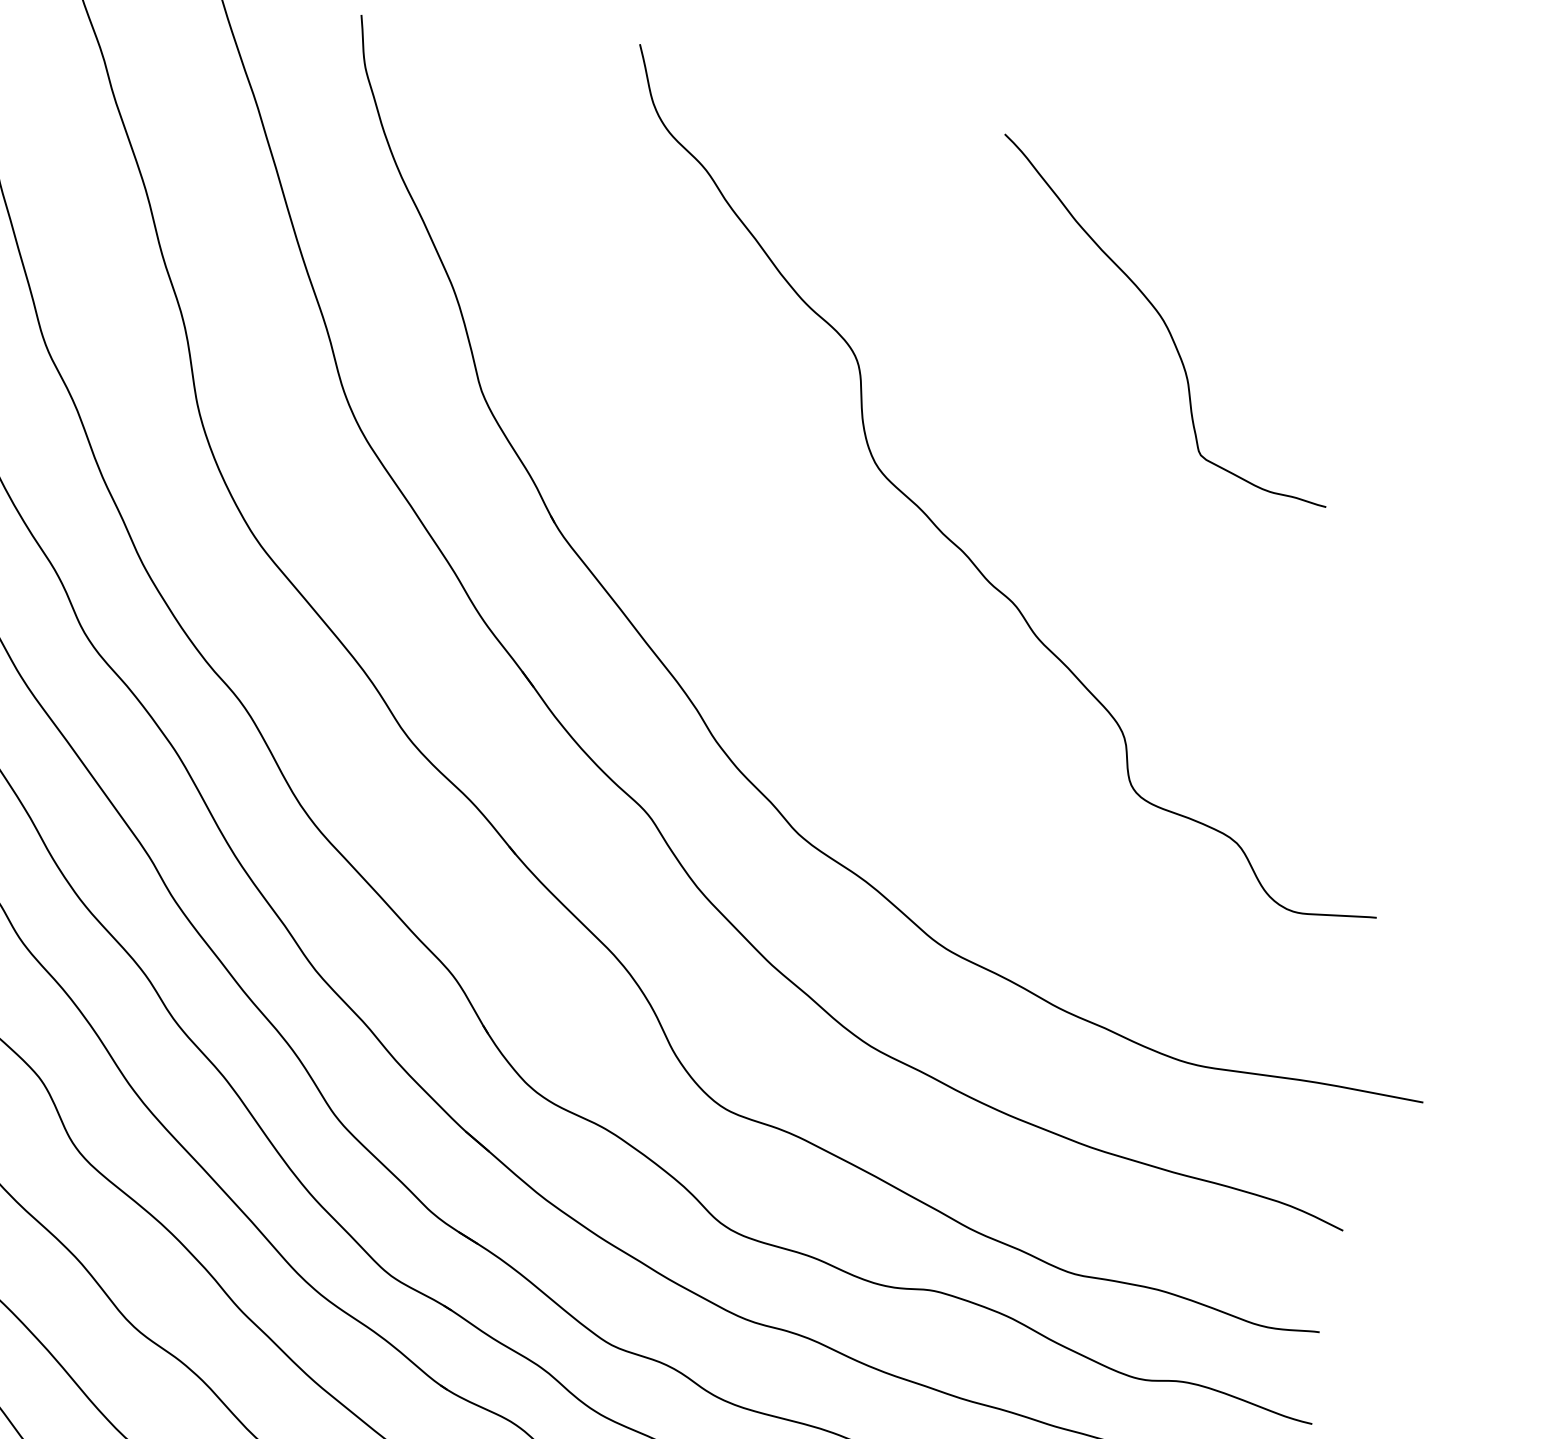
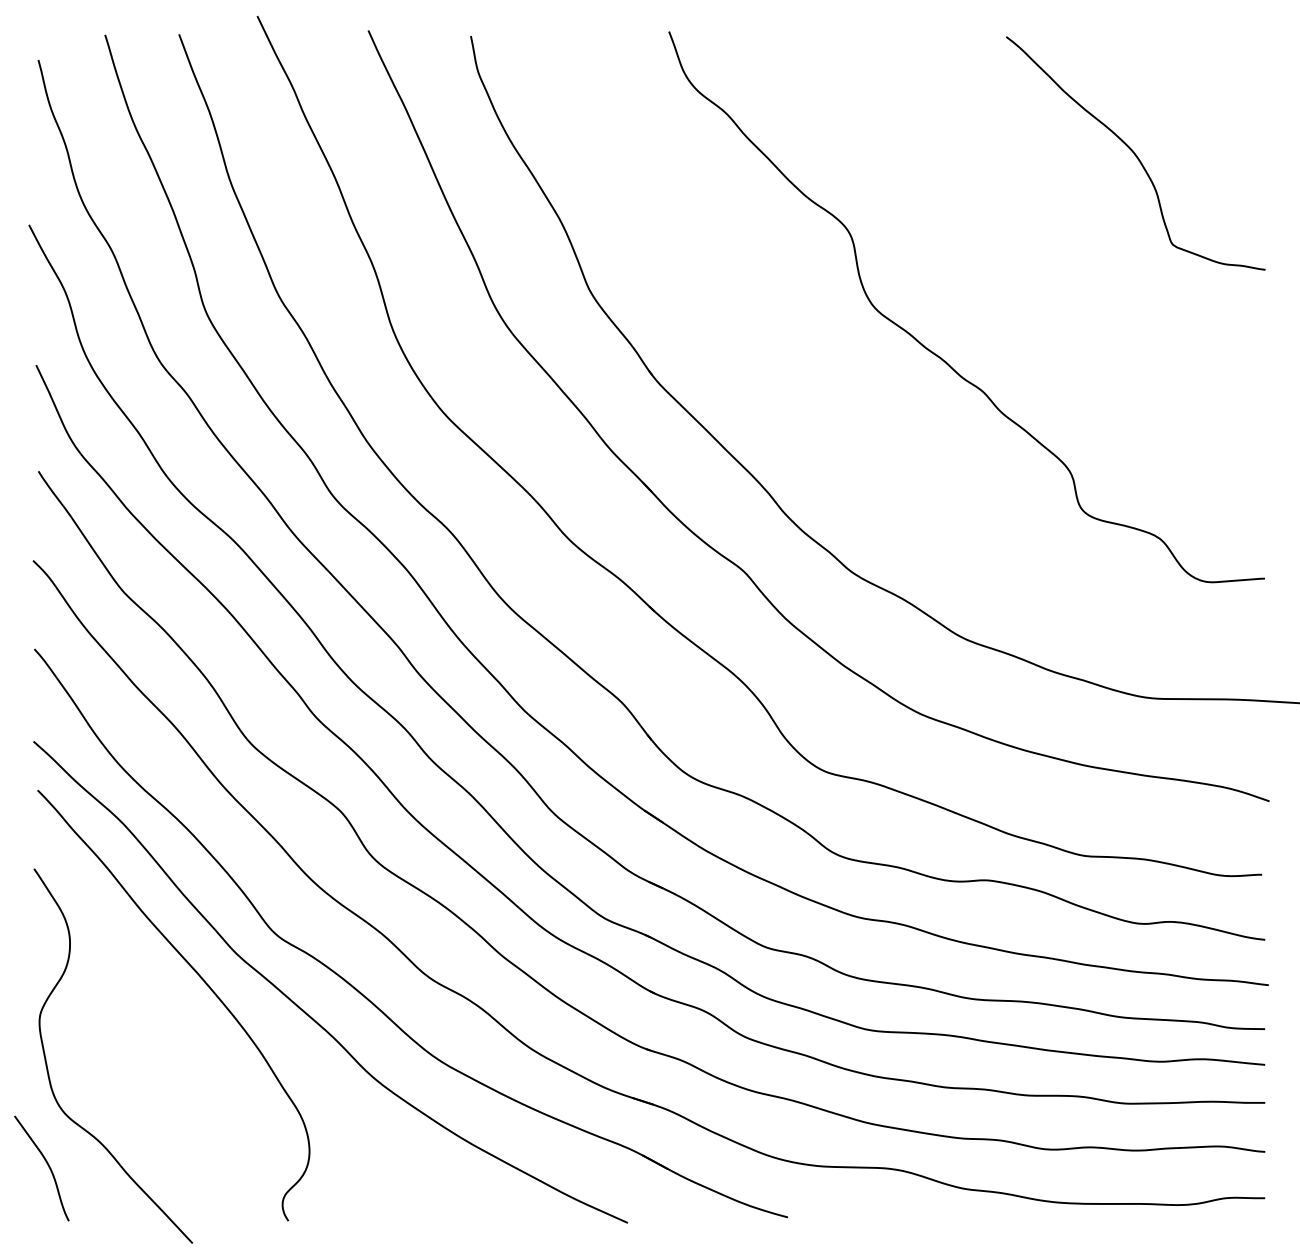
curve: (1164, 320) -> (1135, 153), moved

